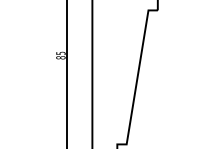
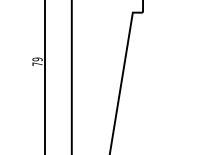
text: (60, 55) -> (37, 61), 85 -> 79

